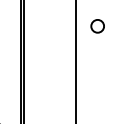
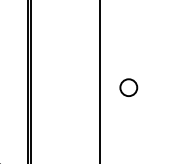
circle: (97, 26) -> (128, 87), moved

